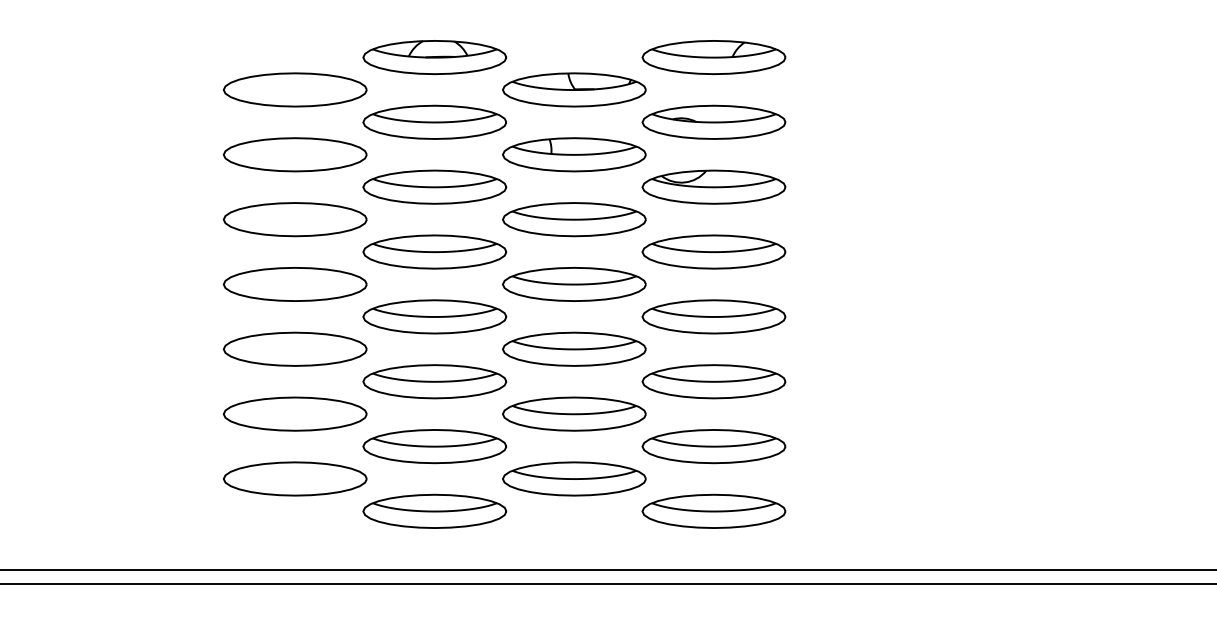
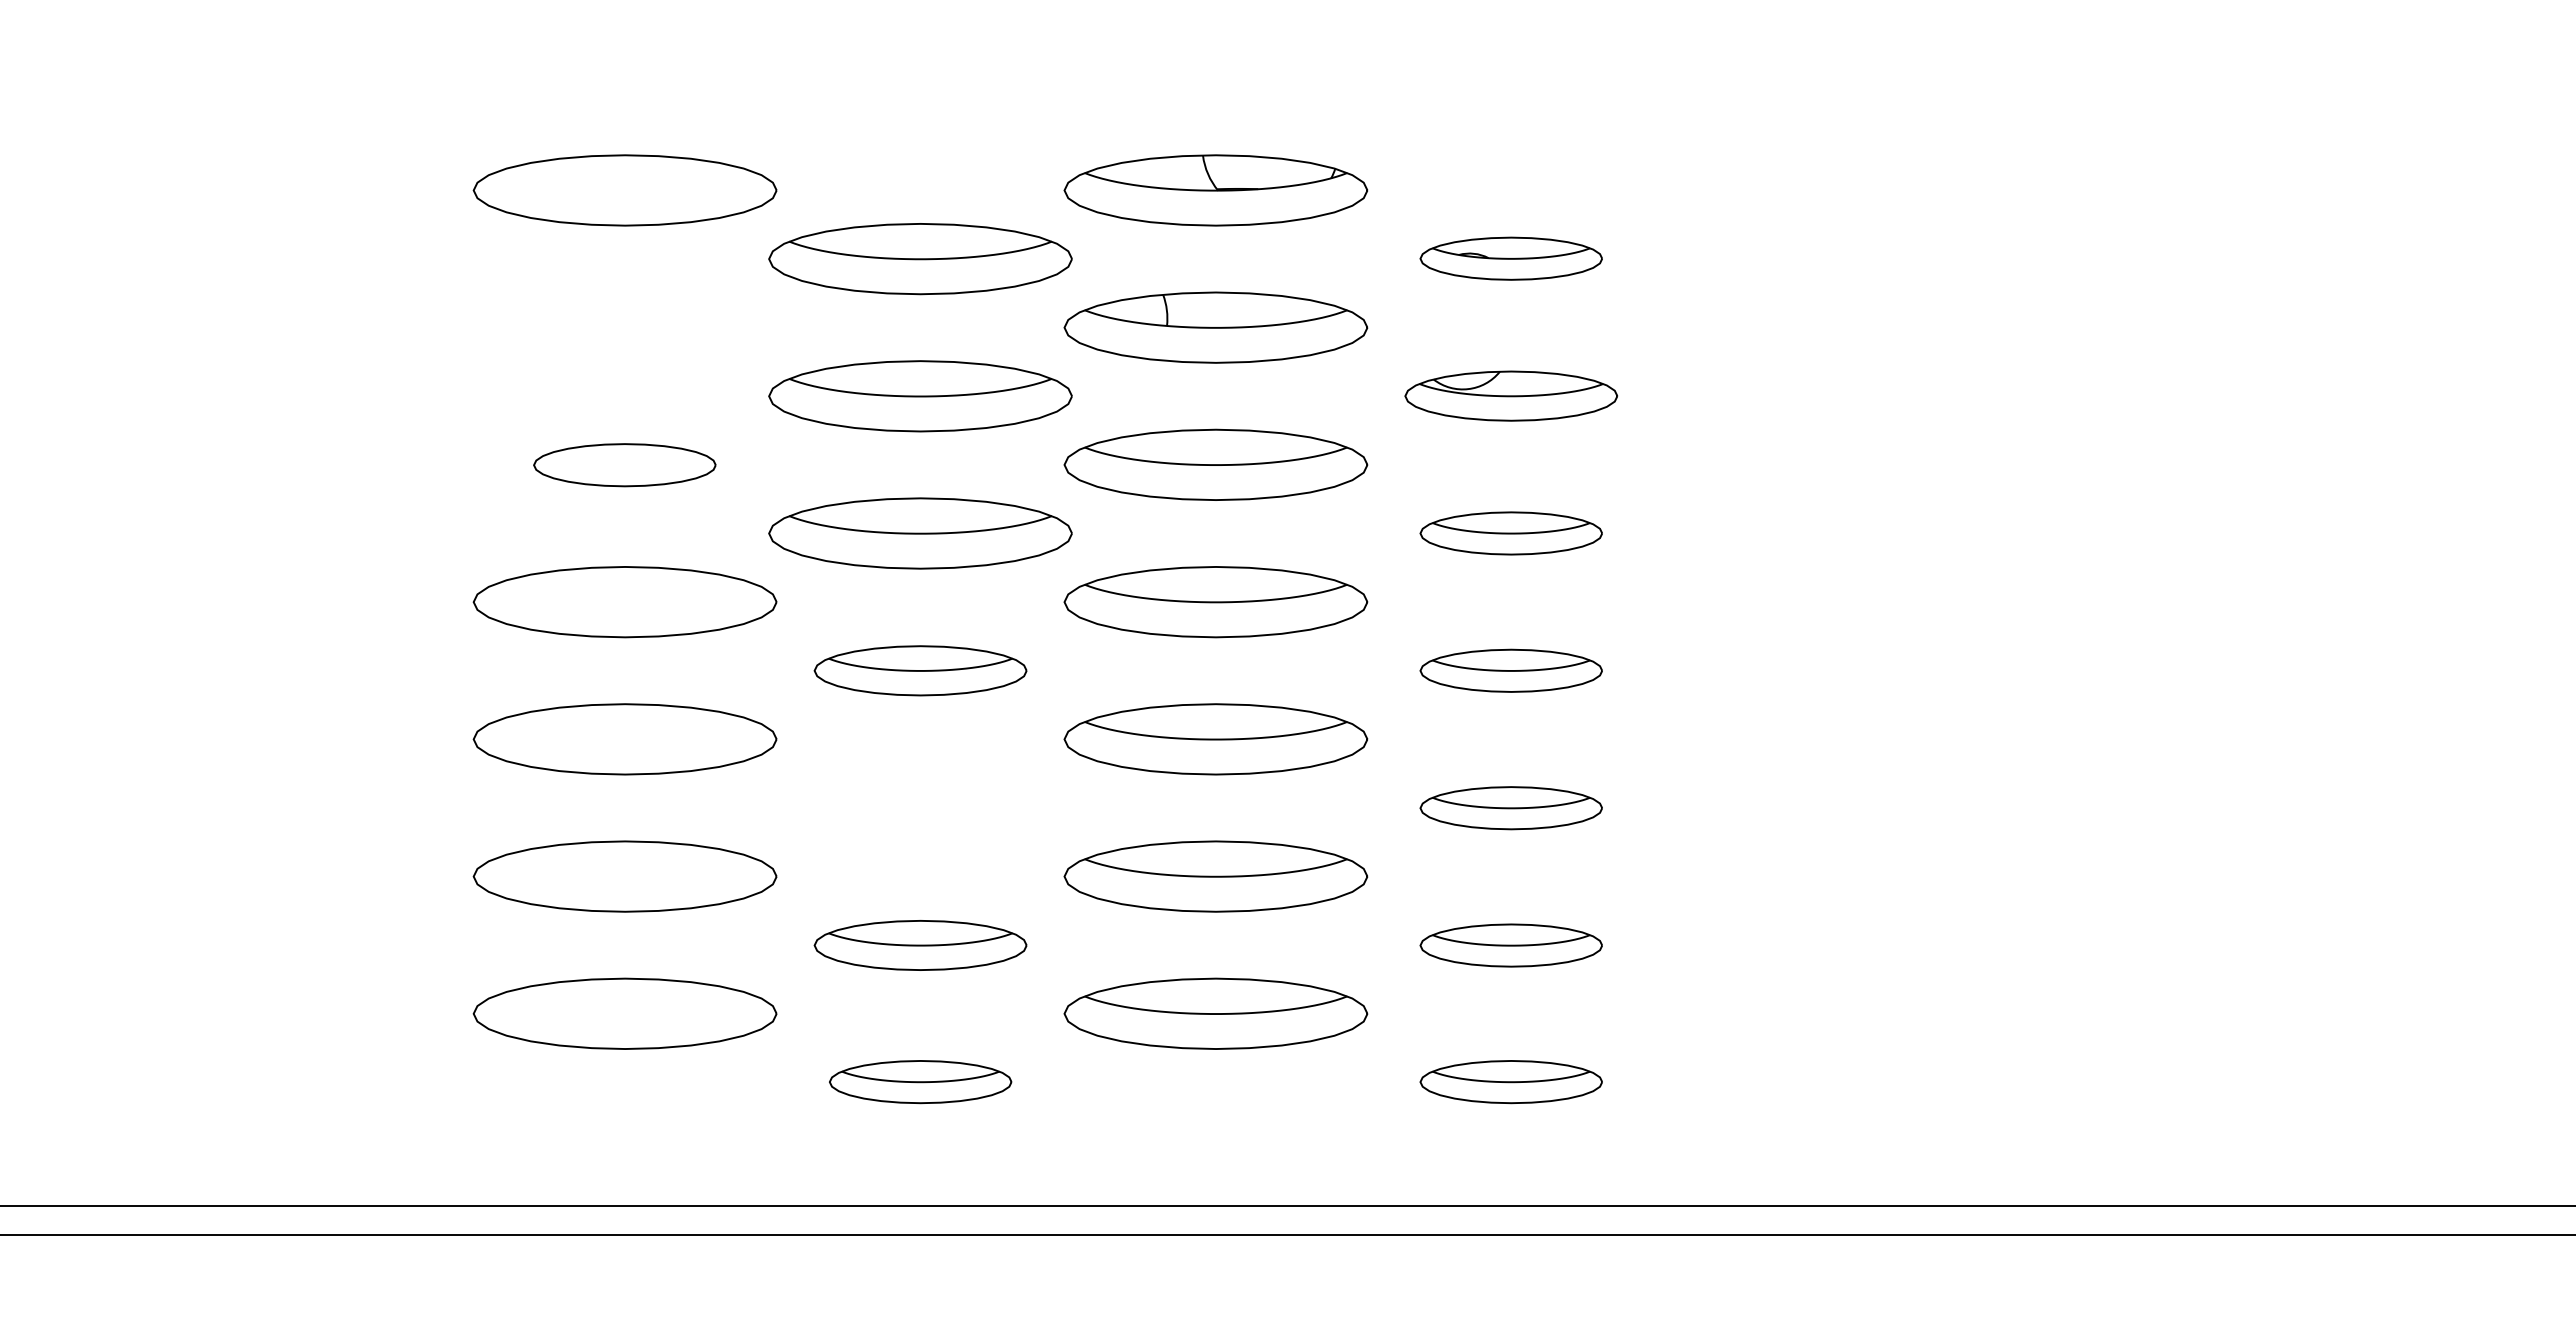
part: (434, 57) -> (919, 121), removed
part: (713, 57) -> (1510, 121), removed
part: (713, 121) -> (1510, 257), size x0.6
part: (294, 154) -> (623, 327), removed
part: (713, 186) -> (1510, 394), size x0.7
part: (294, 219) -> (623, 464), size x0.6
part: (713, 251) -> (1510, 532), size x0.6
part: (434, 316) -> (919, 669), size x0.7
part: (713, 316) -> (1510, 669), size x0.6
part: (434, 381) -> (919, 807), removed
part: (713, 381) -> (1510, 807), size x0.6
part: (434, 446) -> (919, 945), size x0.7
part: (713, 446) -> (1510, 945), size x0.6
part: (434, 510) -> (919, 1080), size x0.6
part: (713, 510) -> (1510, 1080), size x0.6

